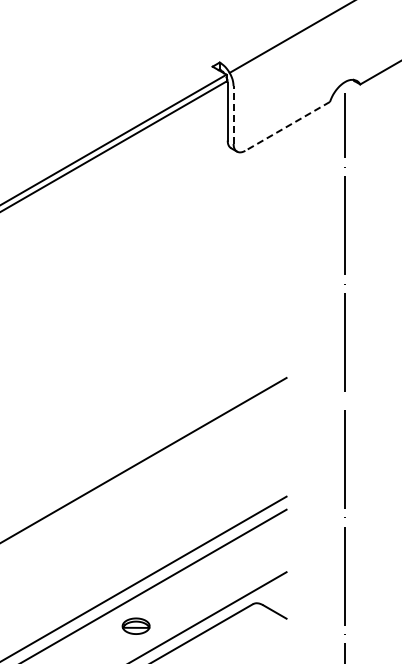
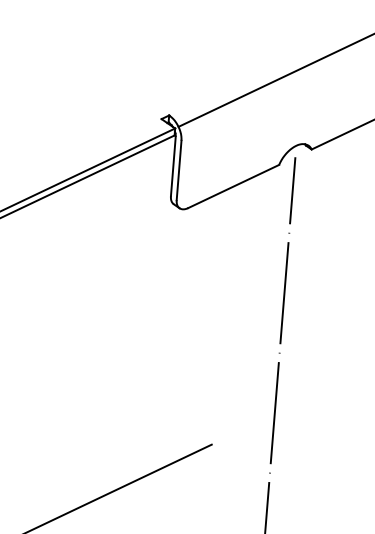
line: (233, 115) -> (178, 170), dashed -> solid
line: (287, 126) -> (233, 186), dashed -> solid

